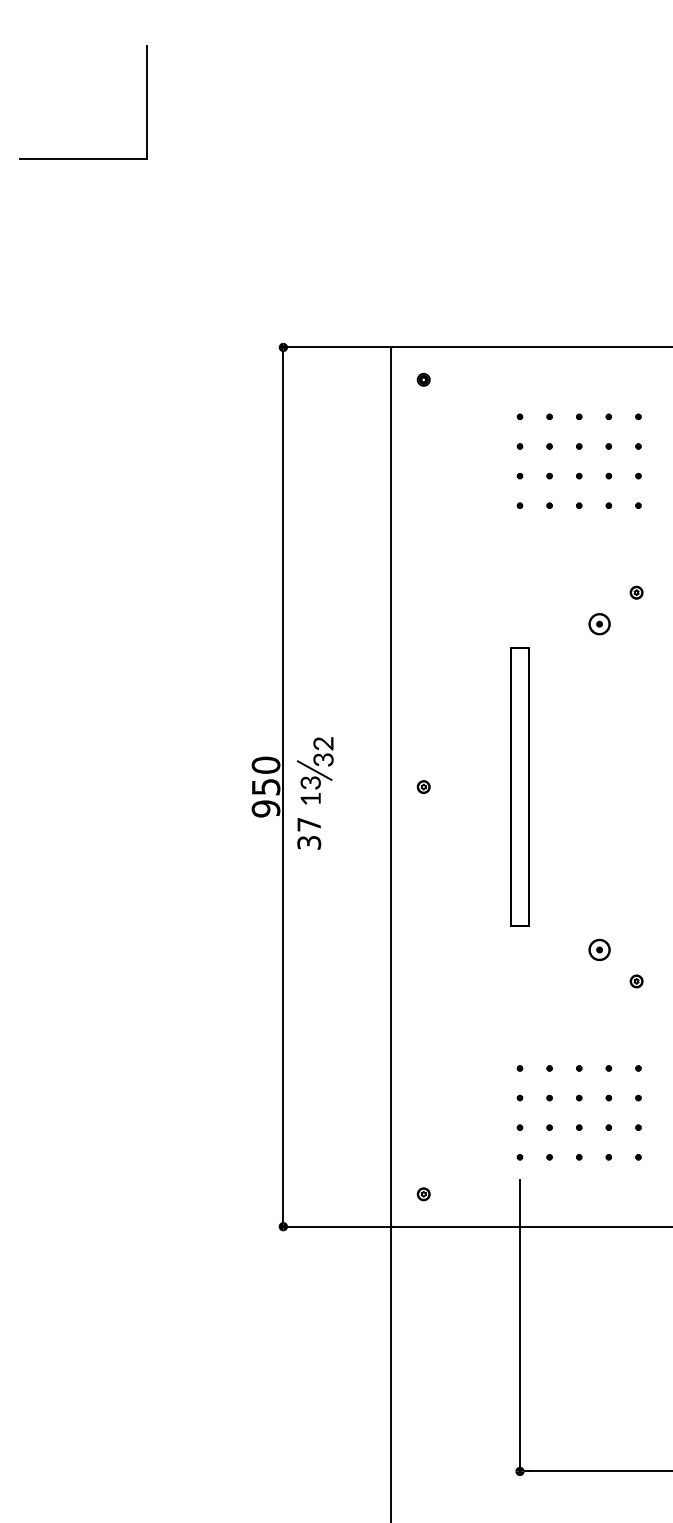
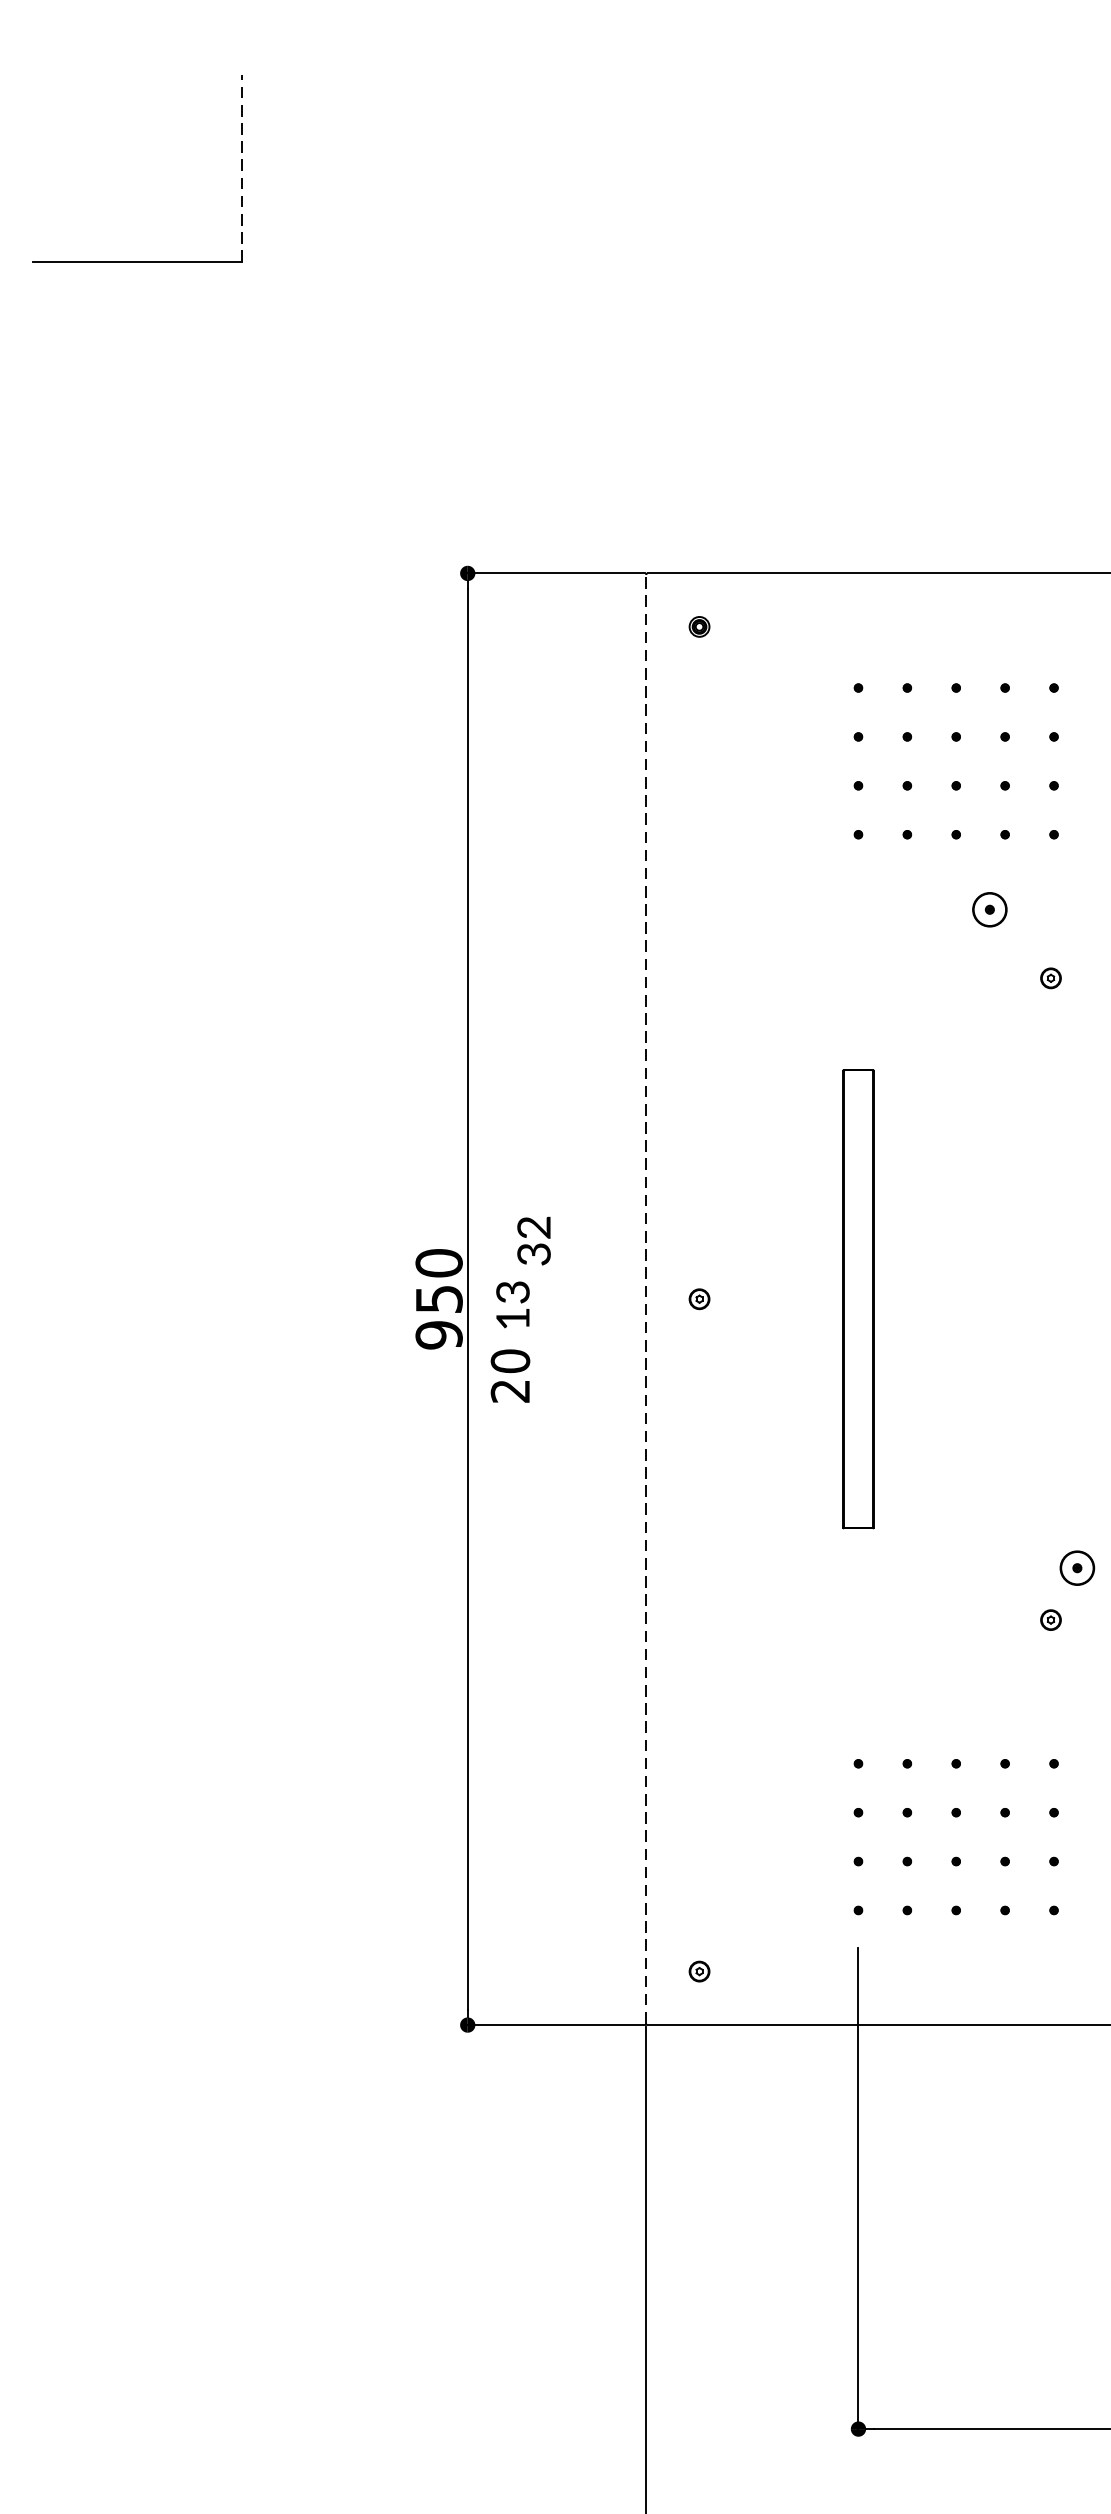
line: (146, 102) -> (241, 168), solid -> dashed
part: (599, 624) -> (989, 910), moved
line: (314, 770) -> (519, 1271), removed
line: (391, 787) -> (646, 1299), solid -> dashed
text: (309, 833) -> (510, 1375), 37 -> 20
part: (599, 949) -> (1077, 1567), moved

